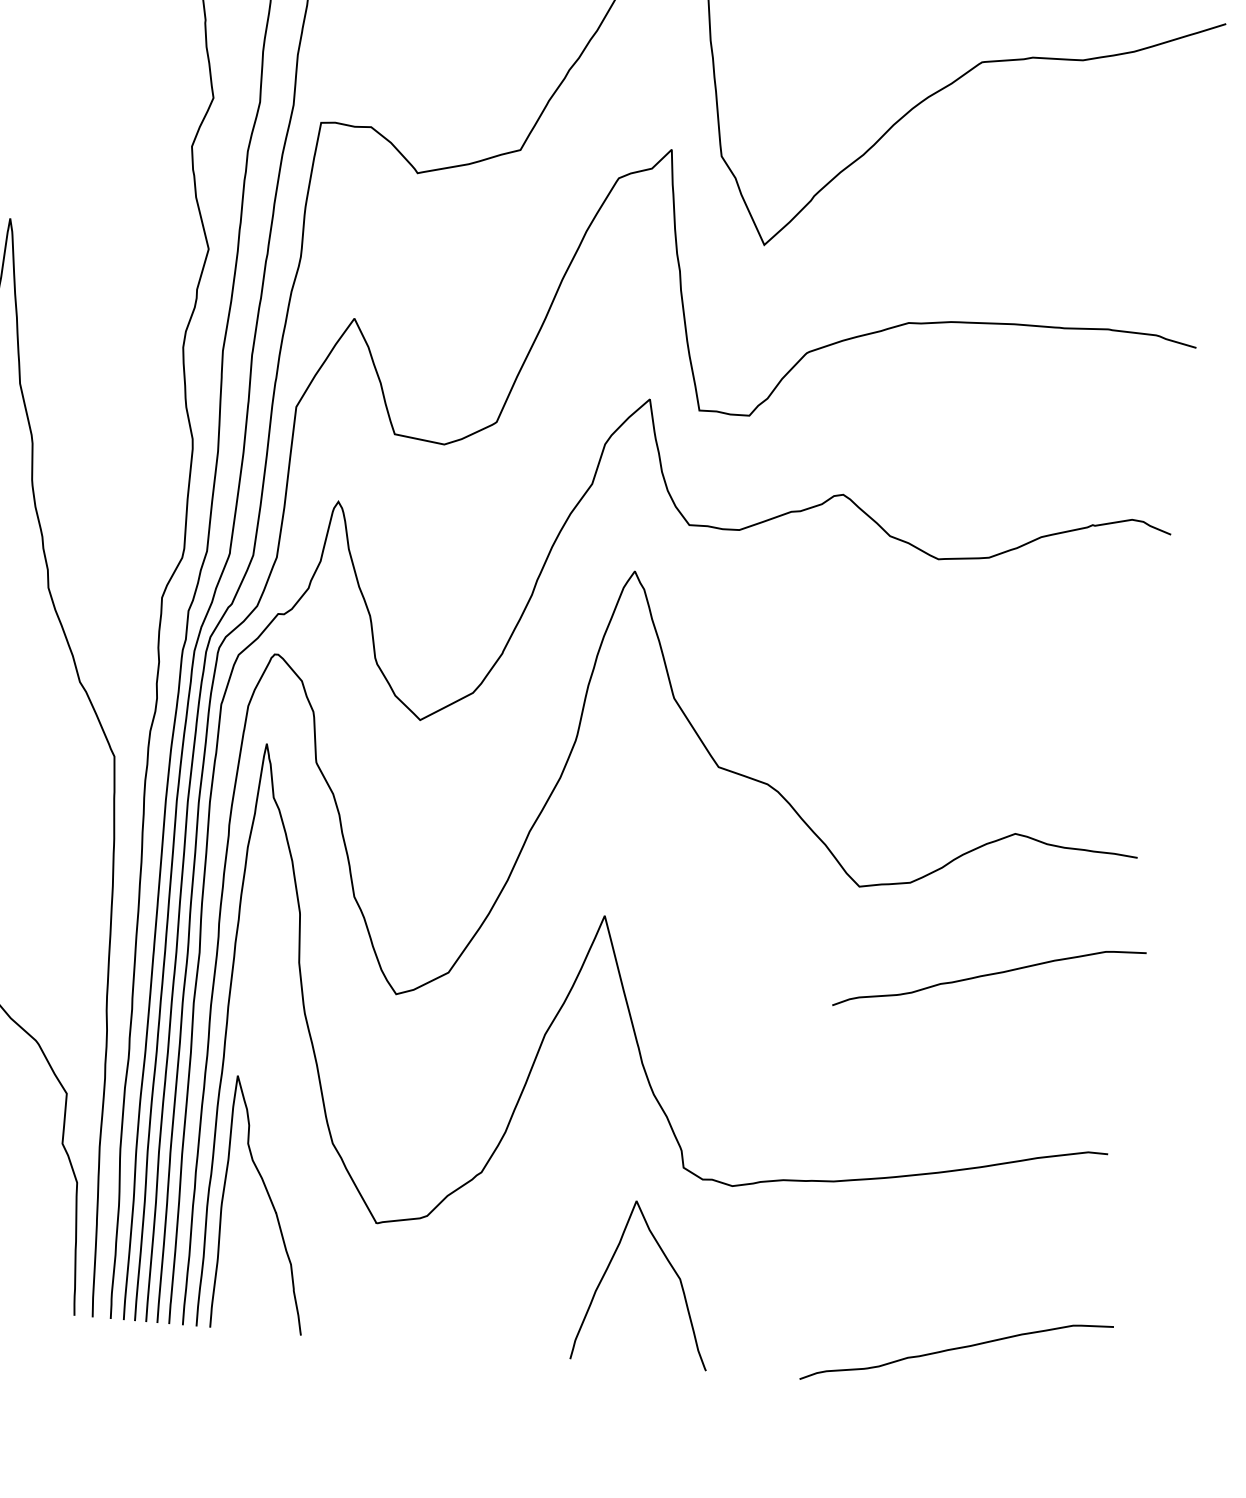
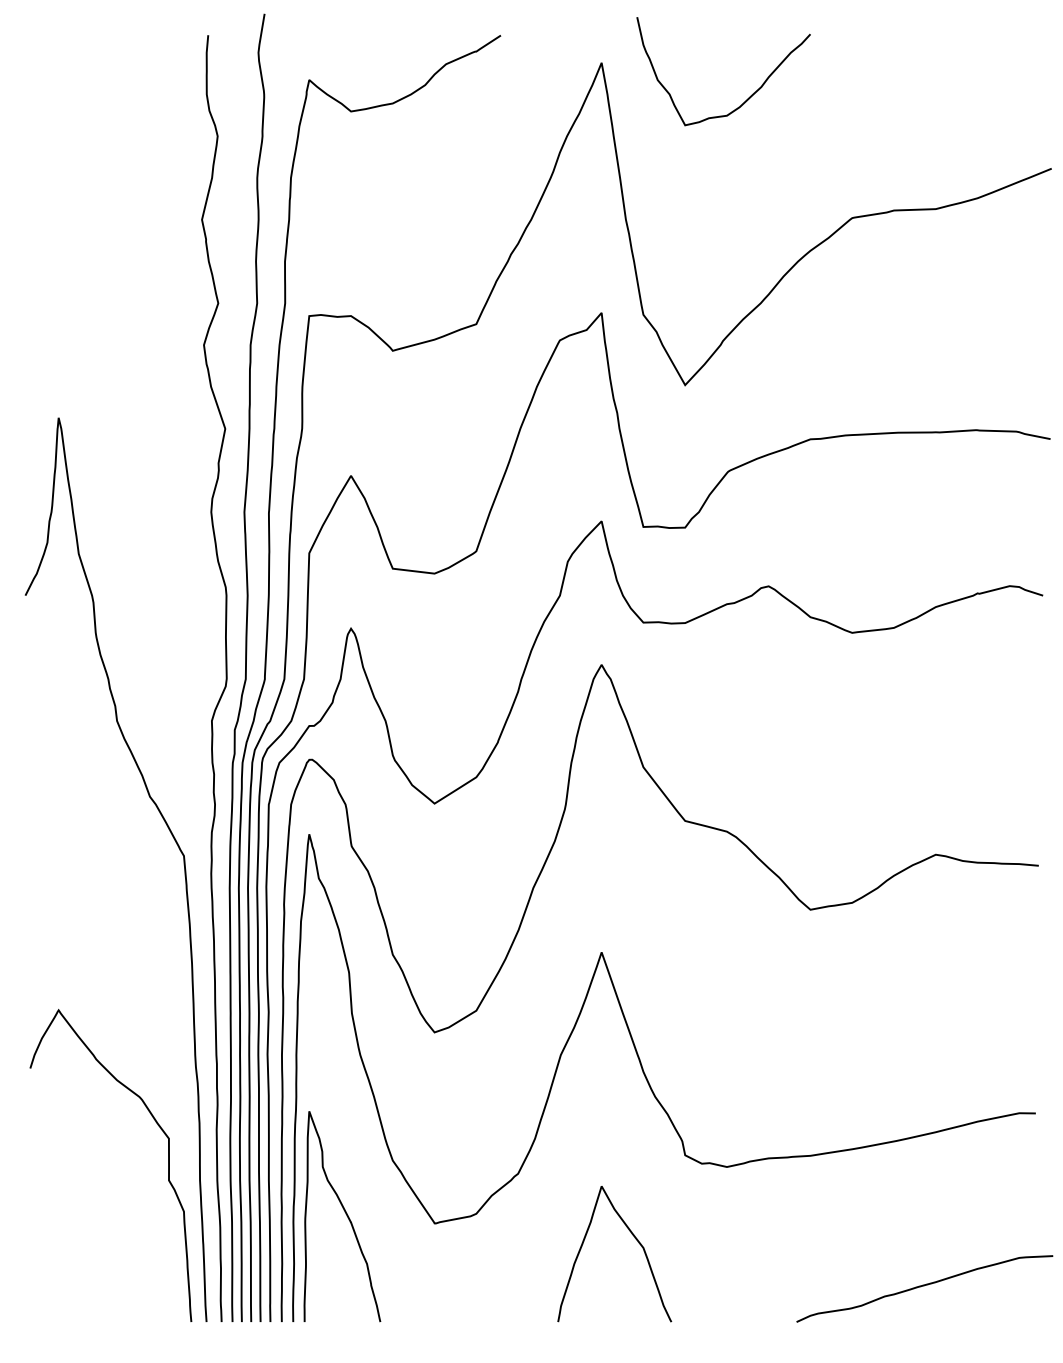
curve: (989, 976) -> (924, 974), removed
curve: (671, 1268) -> (635, 1239), moved

